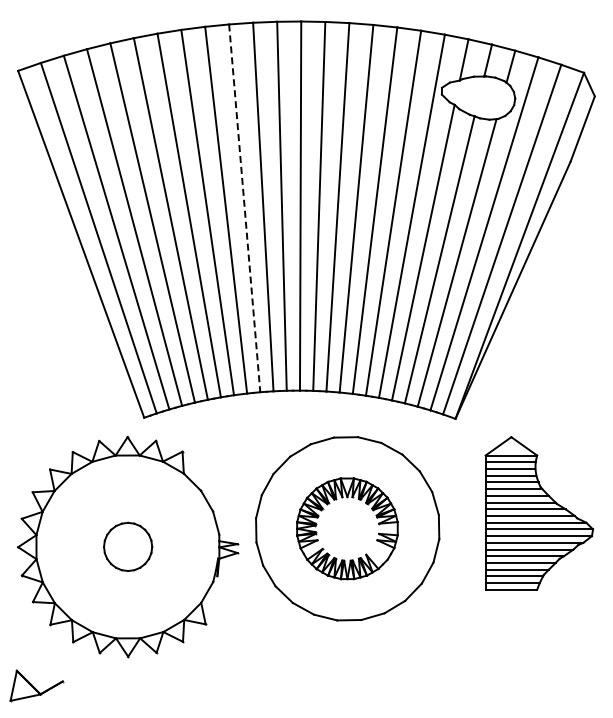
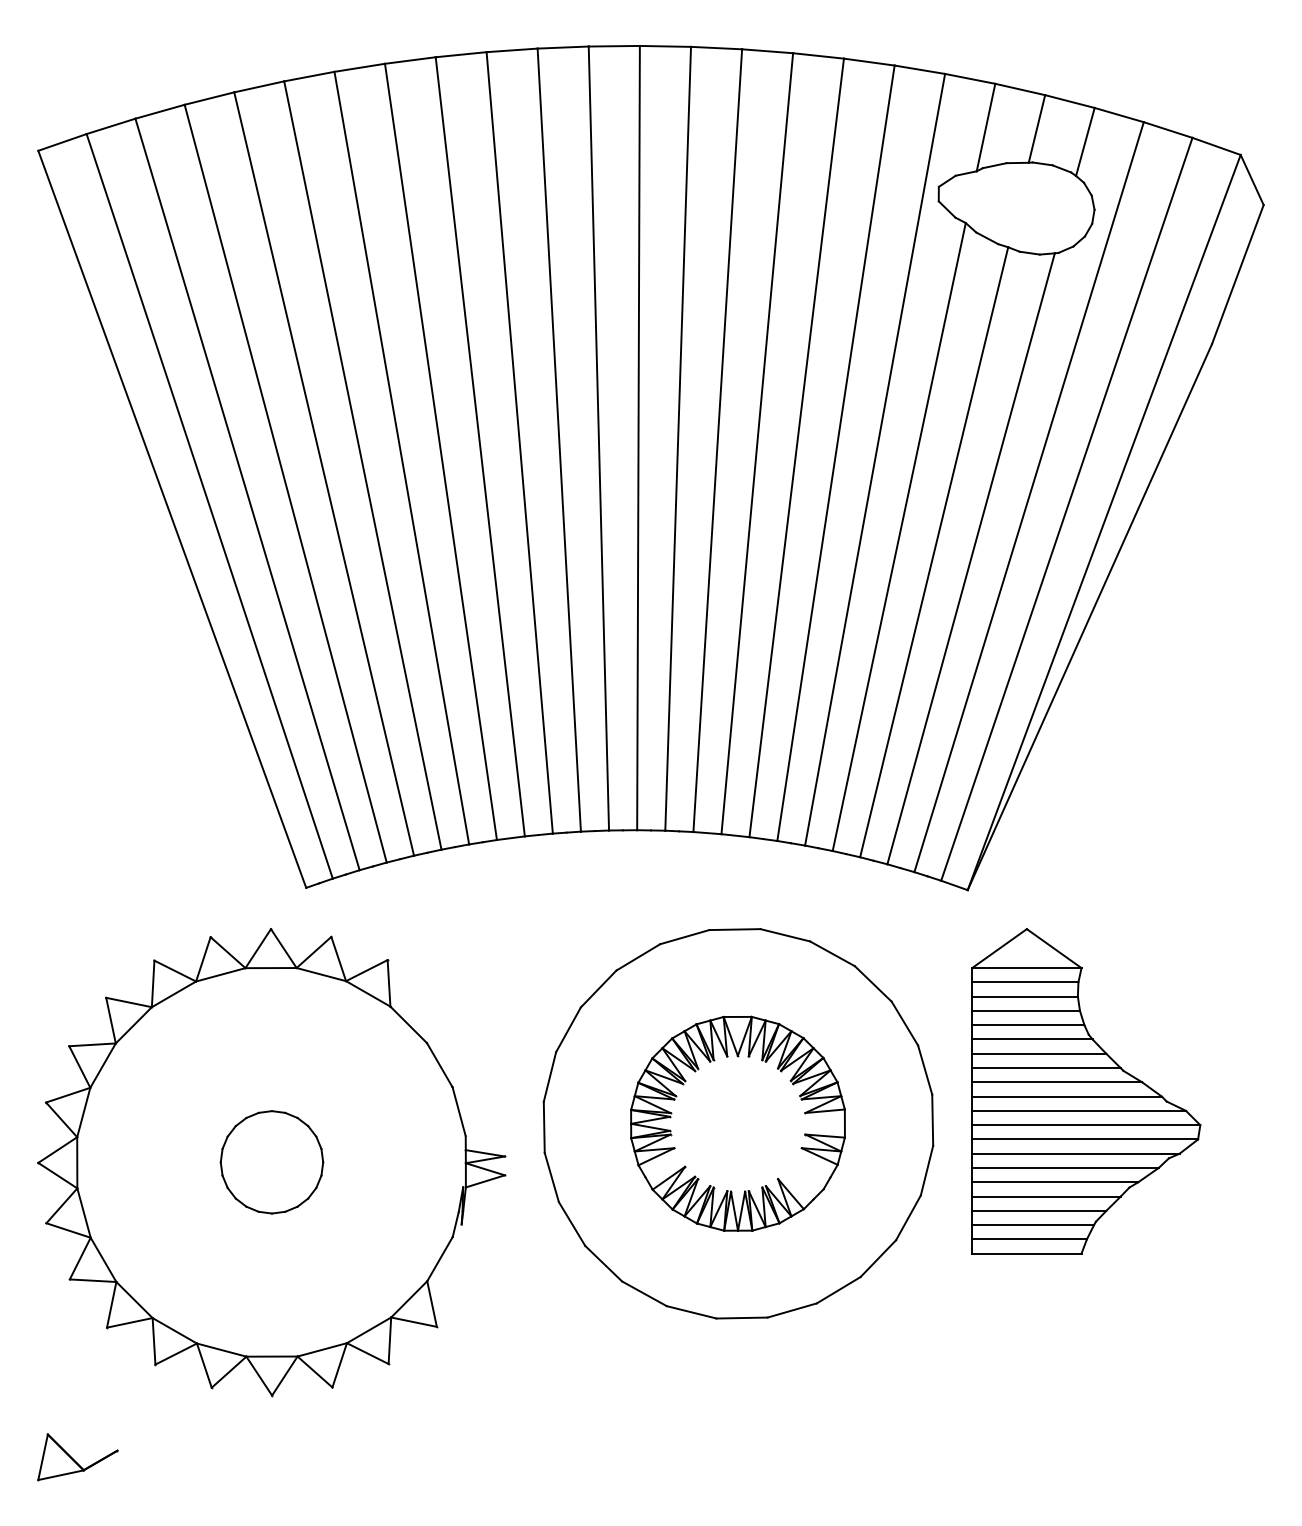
line: (244, 208) -> (519, 443), dashed -> solid
part: (539, 513) -> (1086, 1091), moved
part: (36, 685) -> (77, 1456), size x0.71

